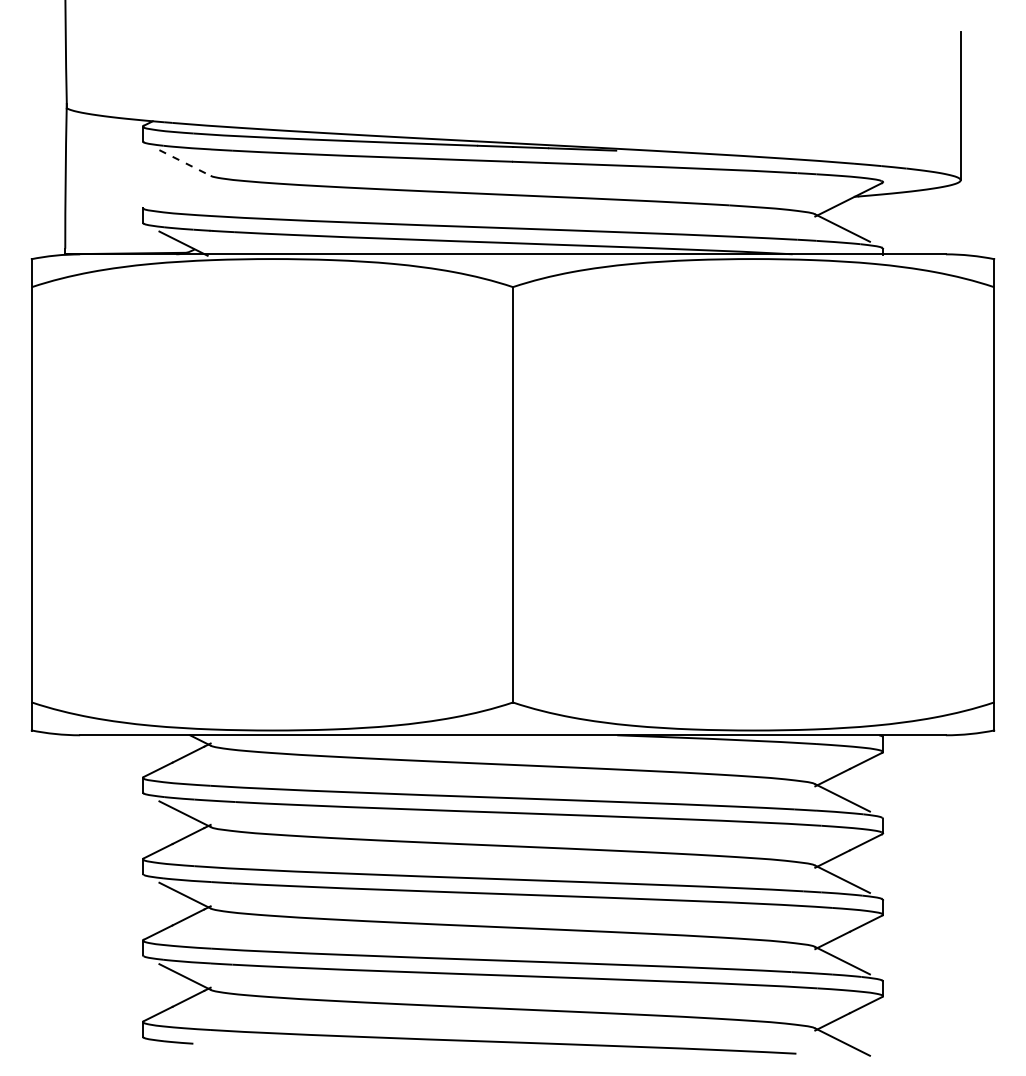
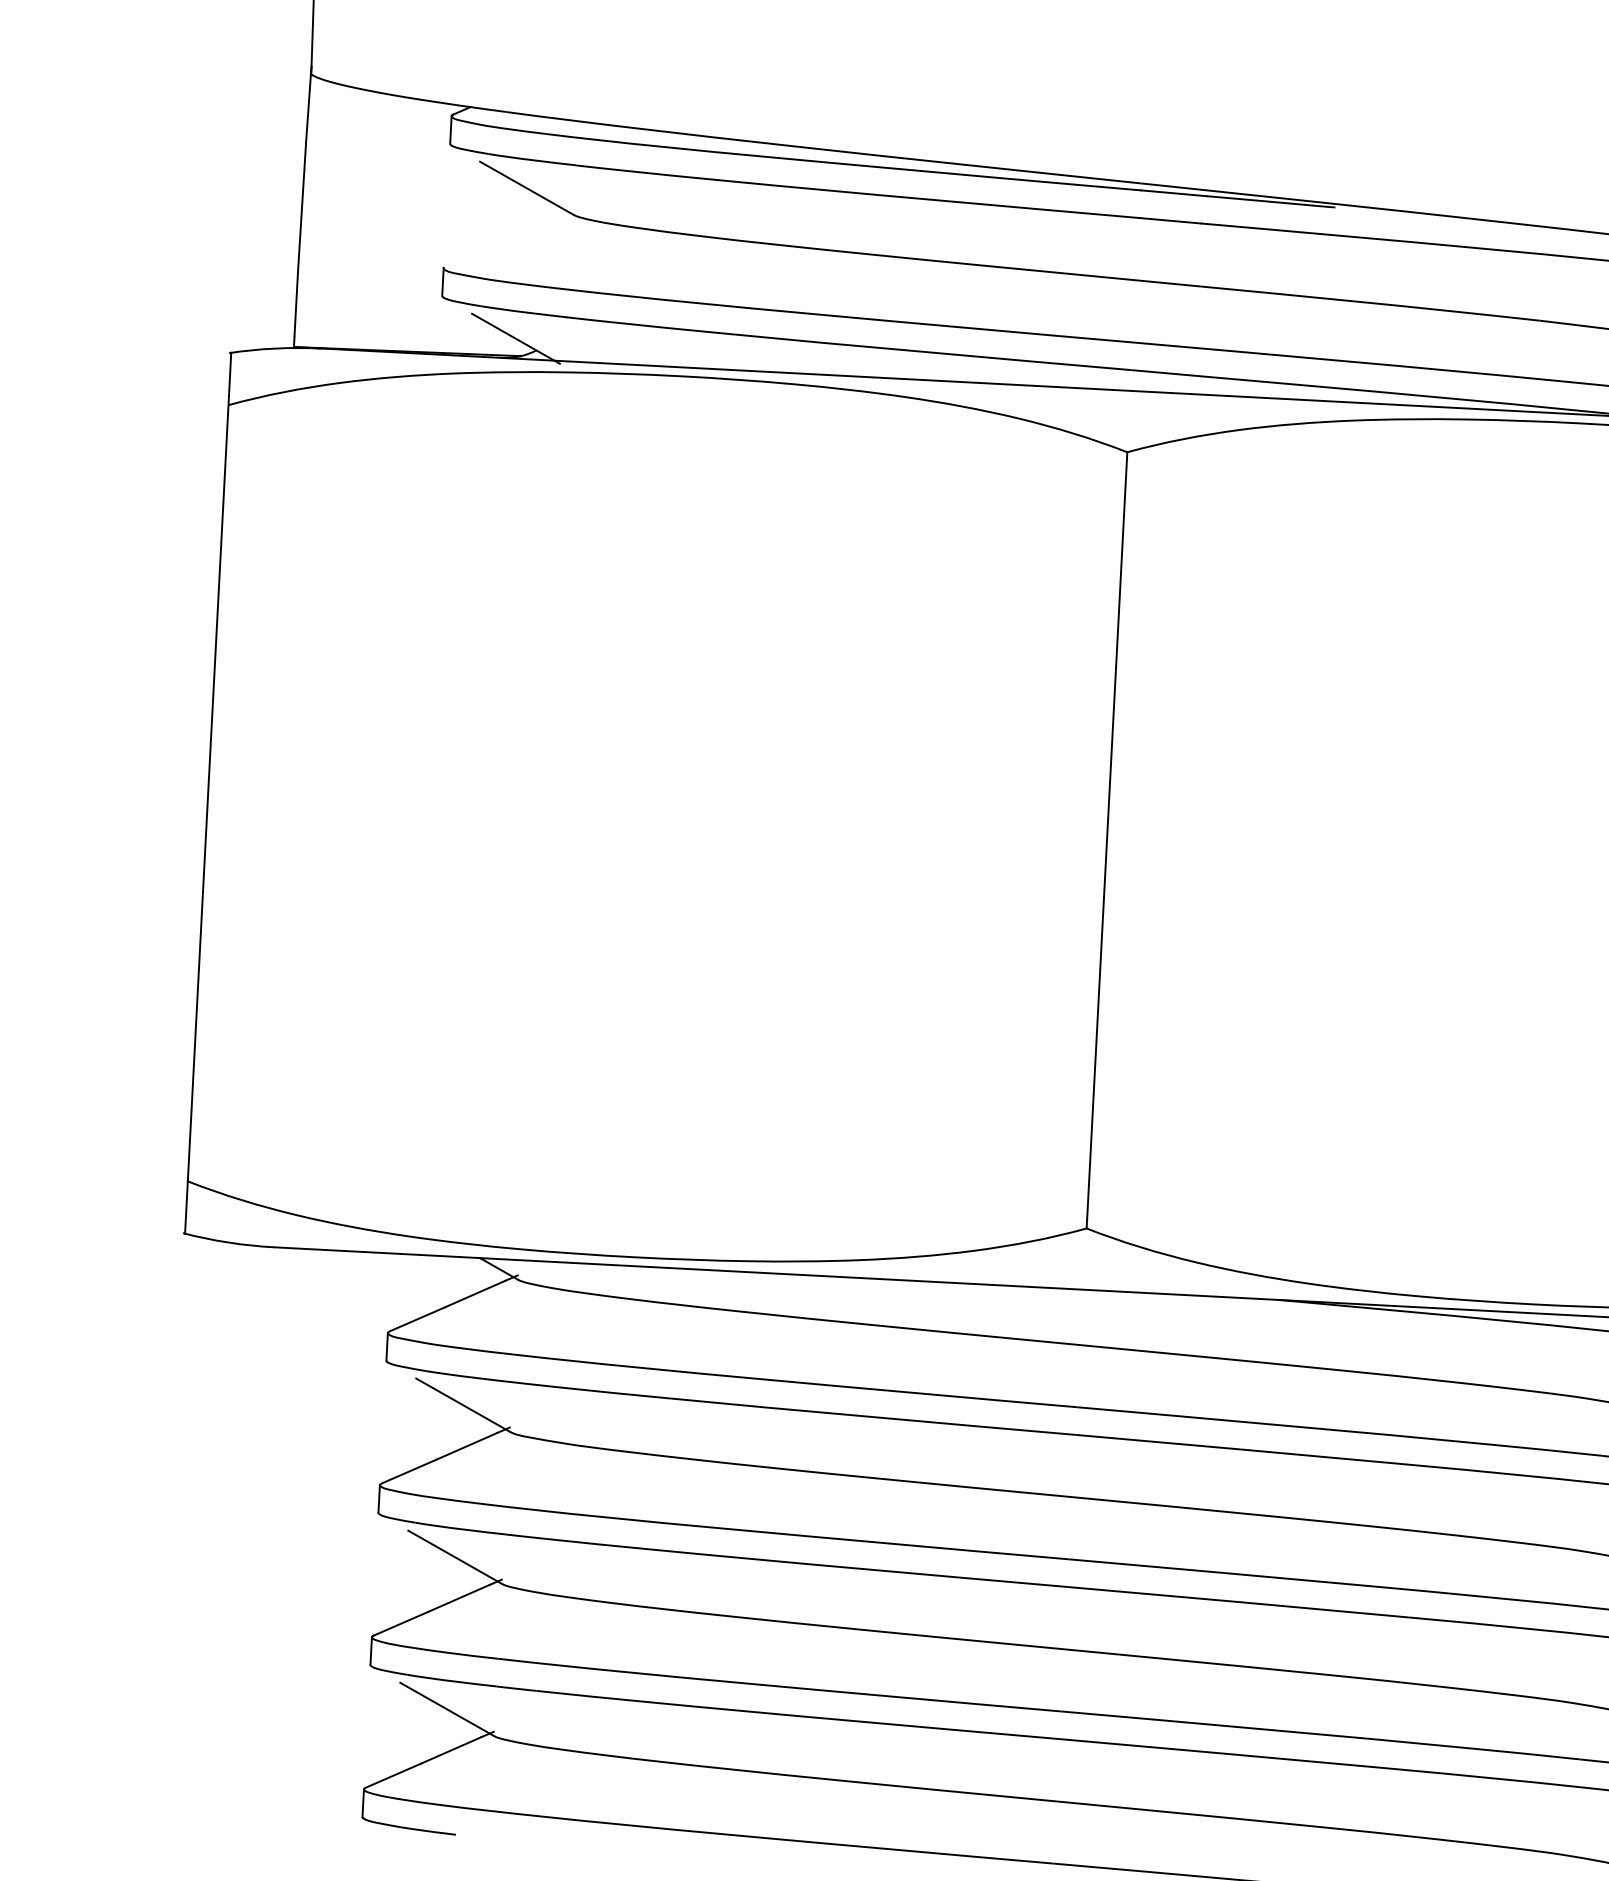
line: (185, 163) -> (527, 189), dashed -> solid

